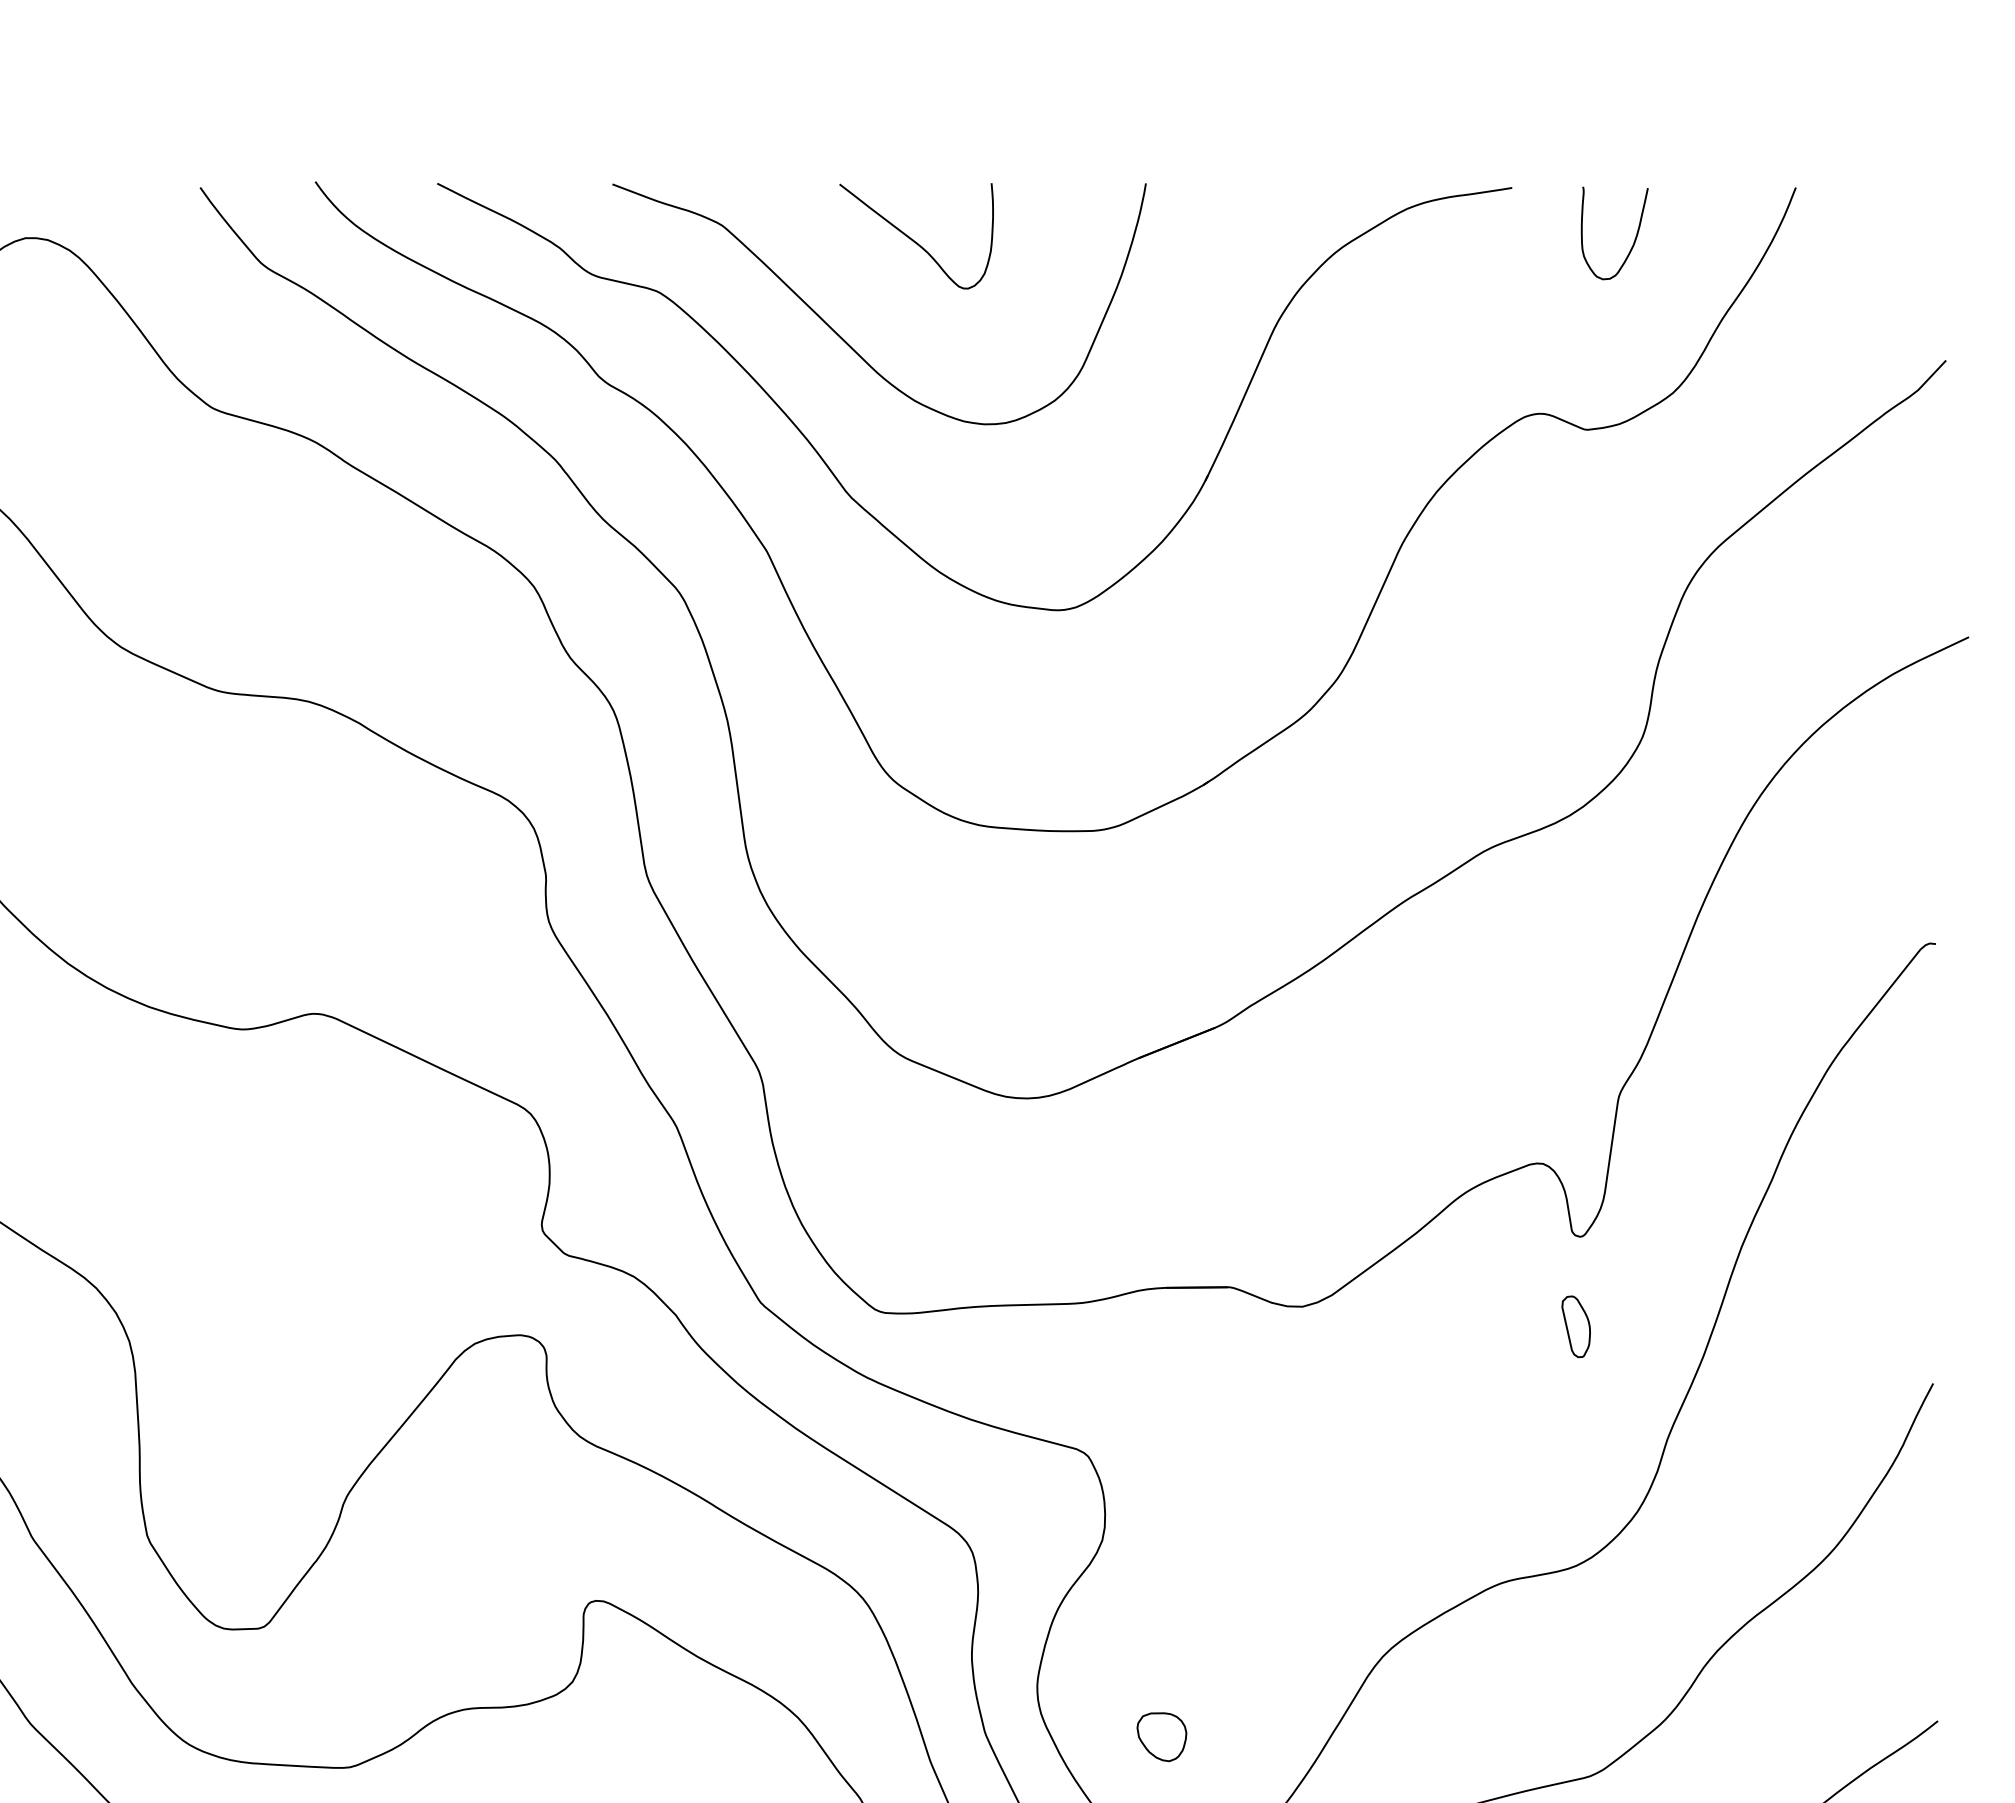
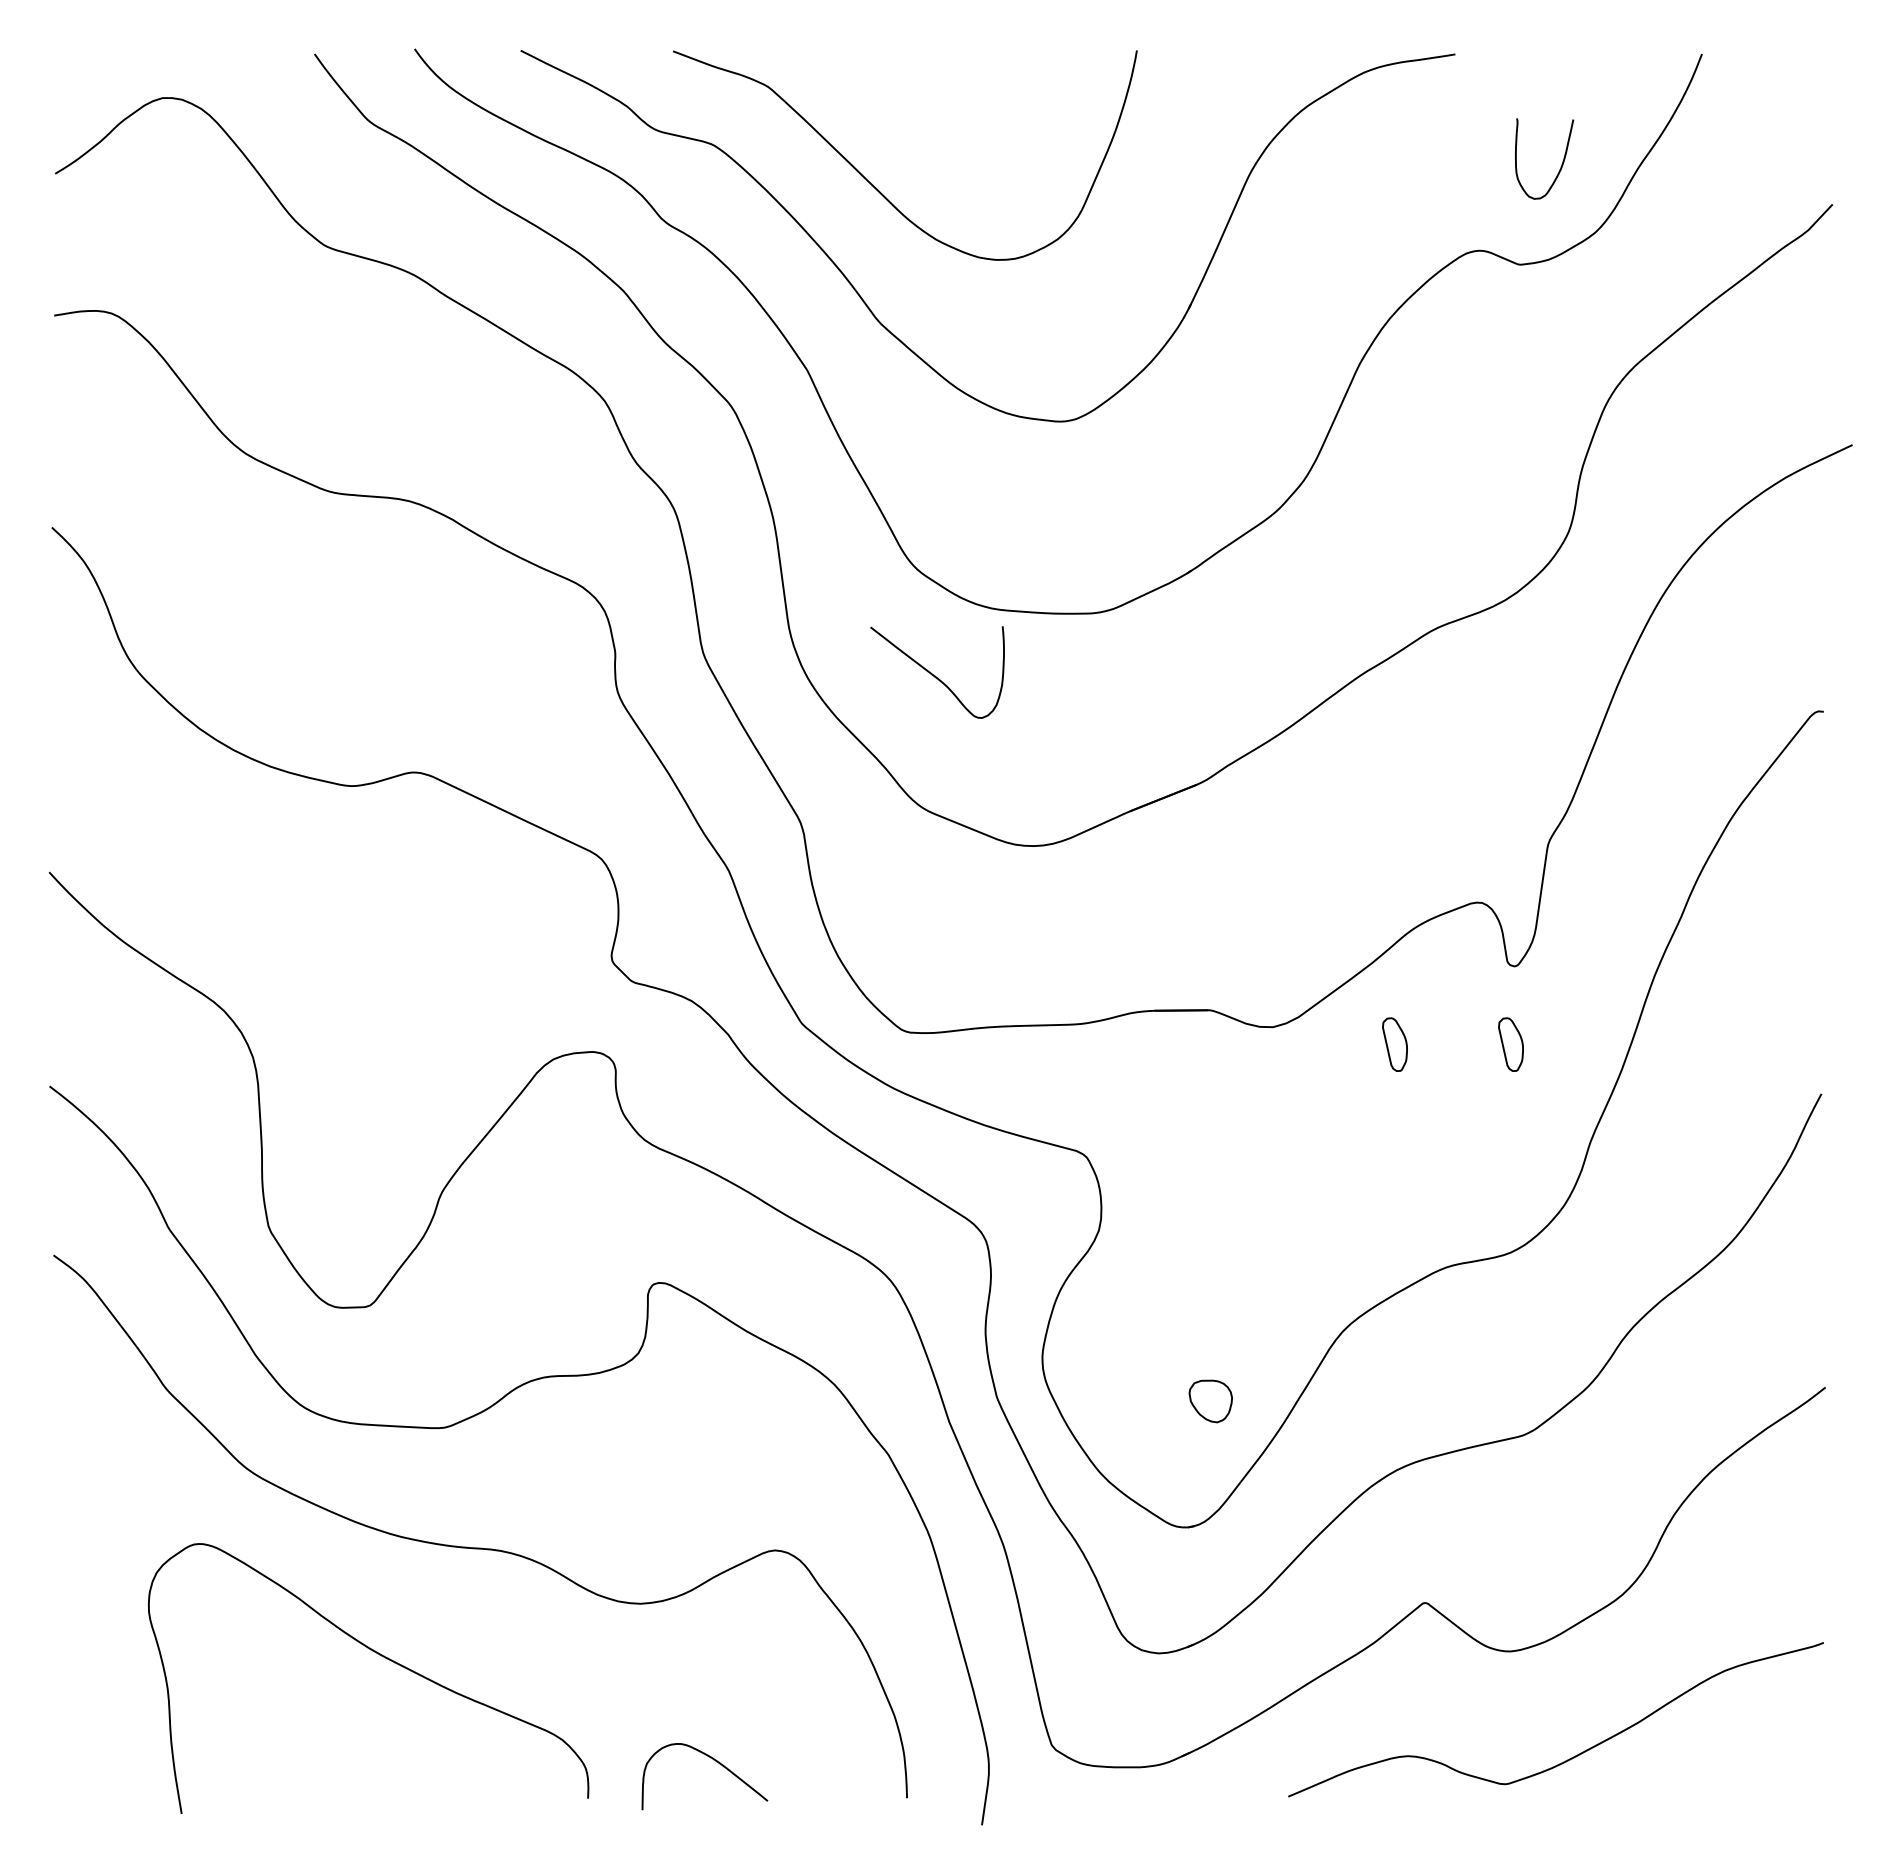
curve: (914, 239) -> (935, 675), moved
curve: (1633, 242) -> (1560, 166), moved
part: (1442, 1326) -> (1394, 1044), added
part: (1161, 1737) -> (1210, 1401), moved

